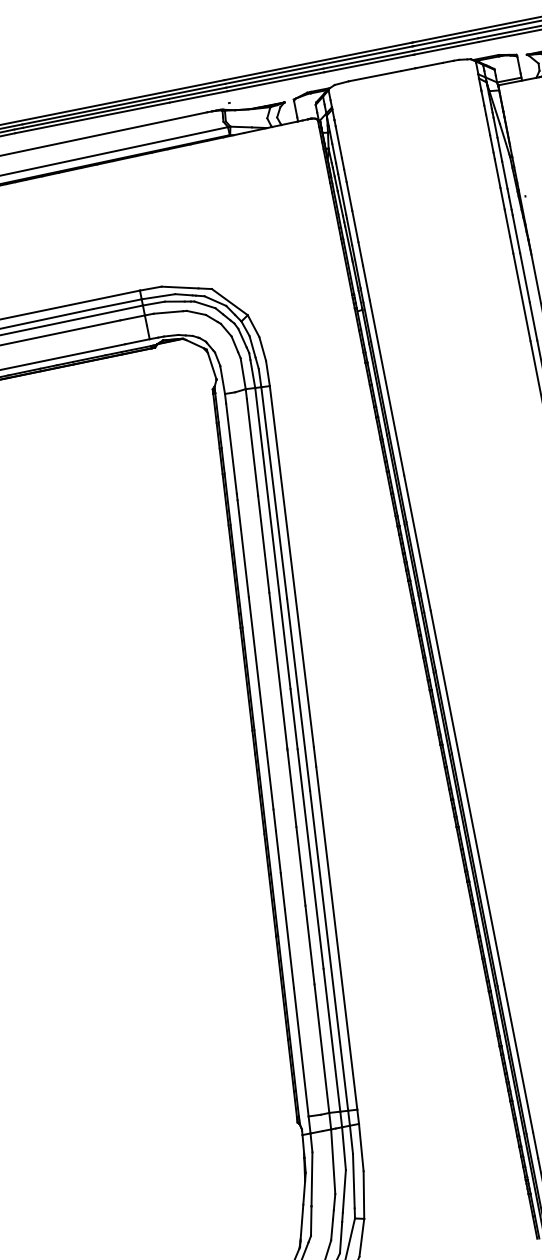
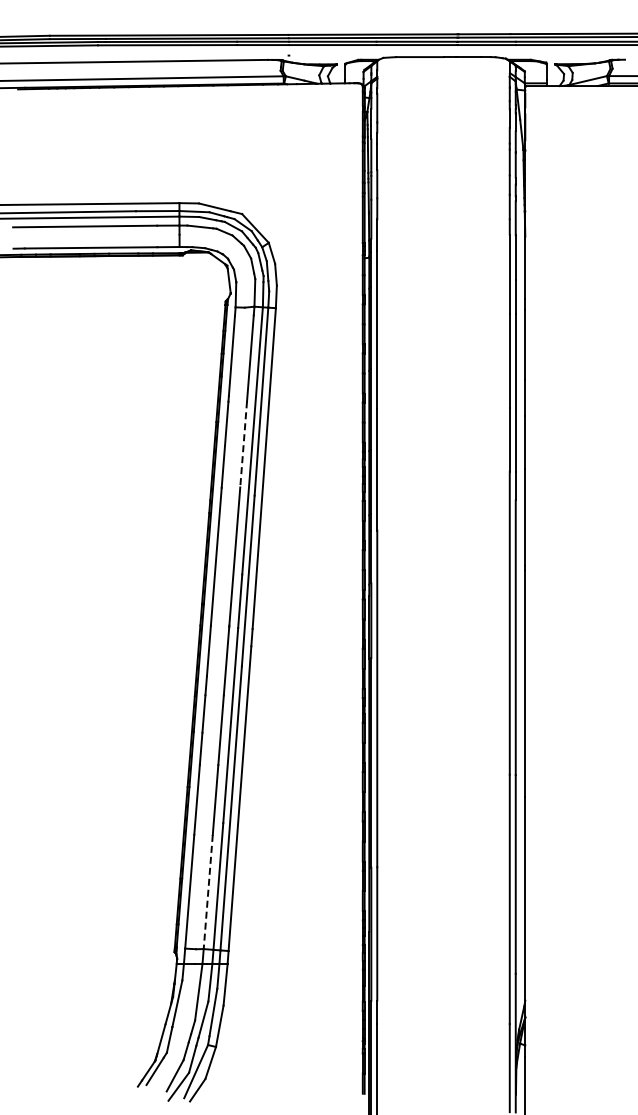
line: (263, 544) -> (243, 444), solid -> dashed
line: (322, 1049) -> (208, 892), solid -> dashed

